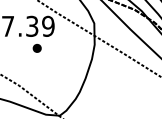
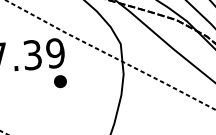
part: (36, 48) -> (59, 81), moved

